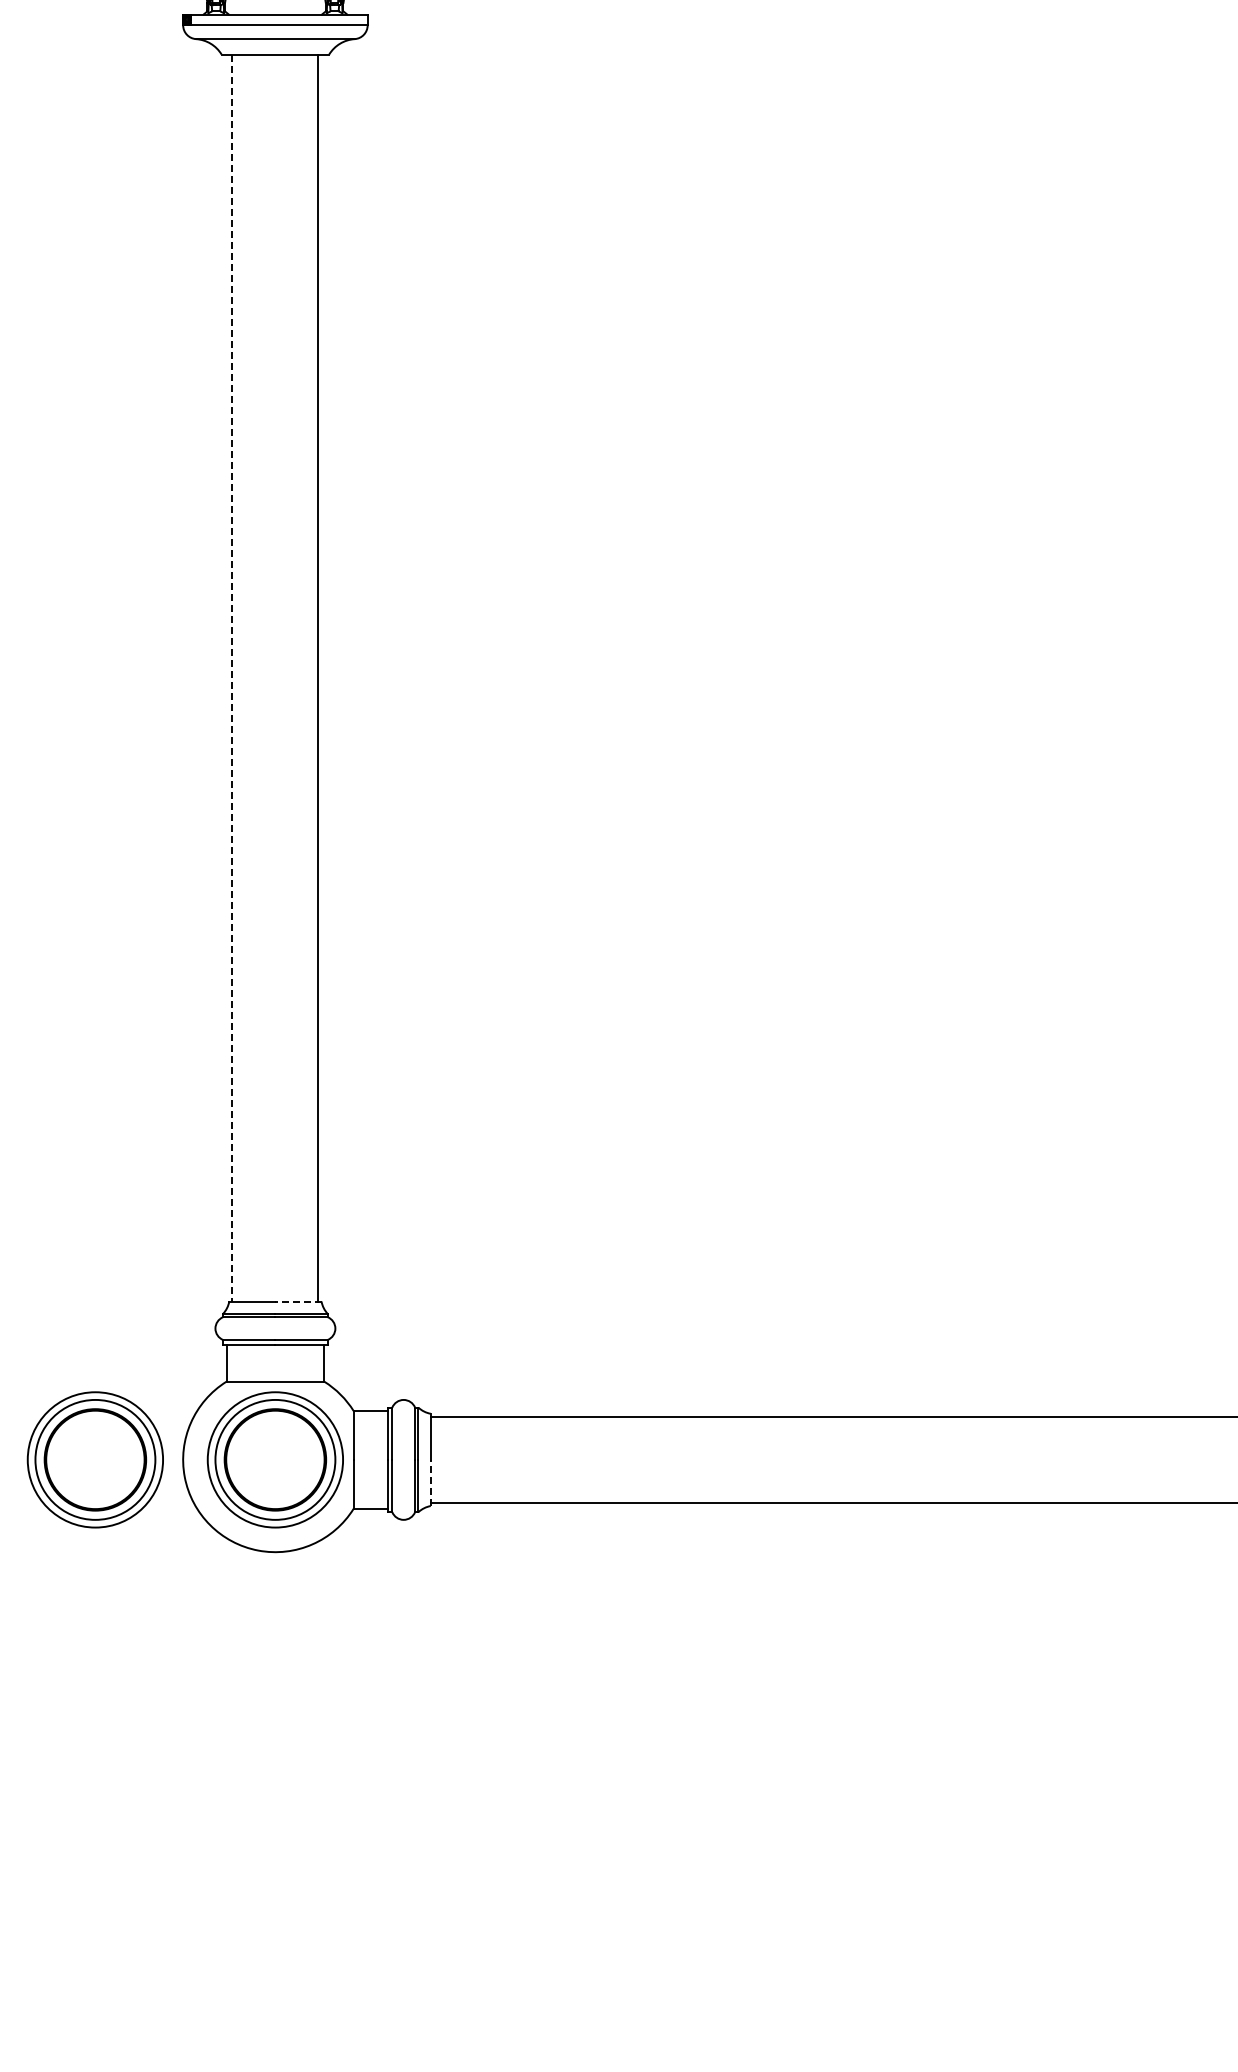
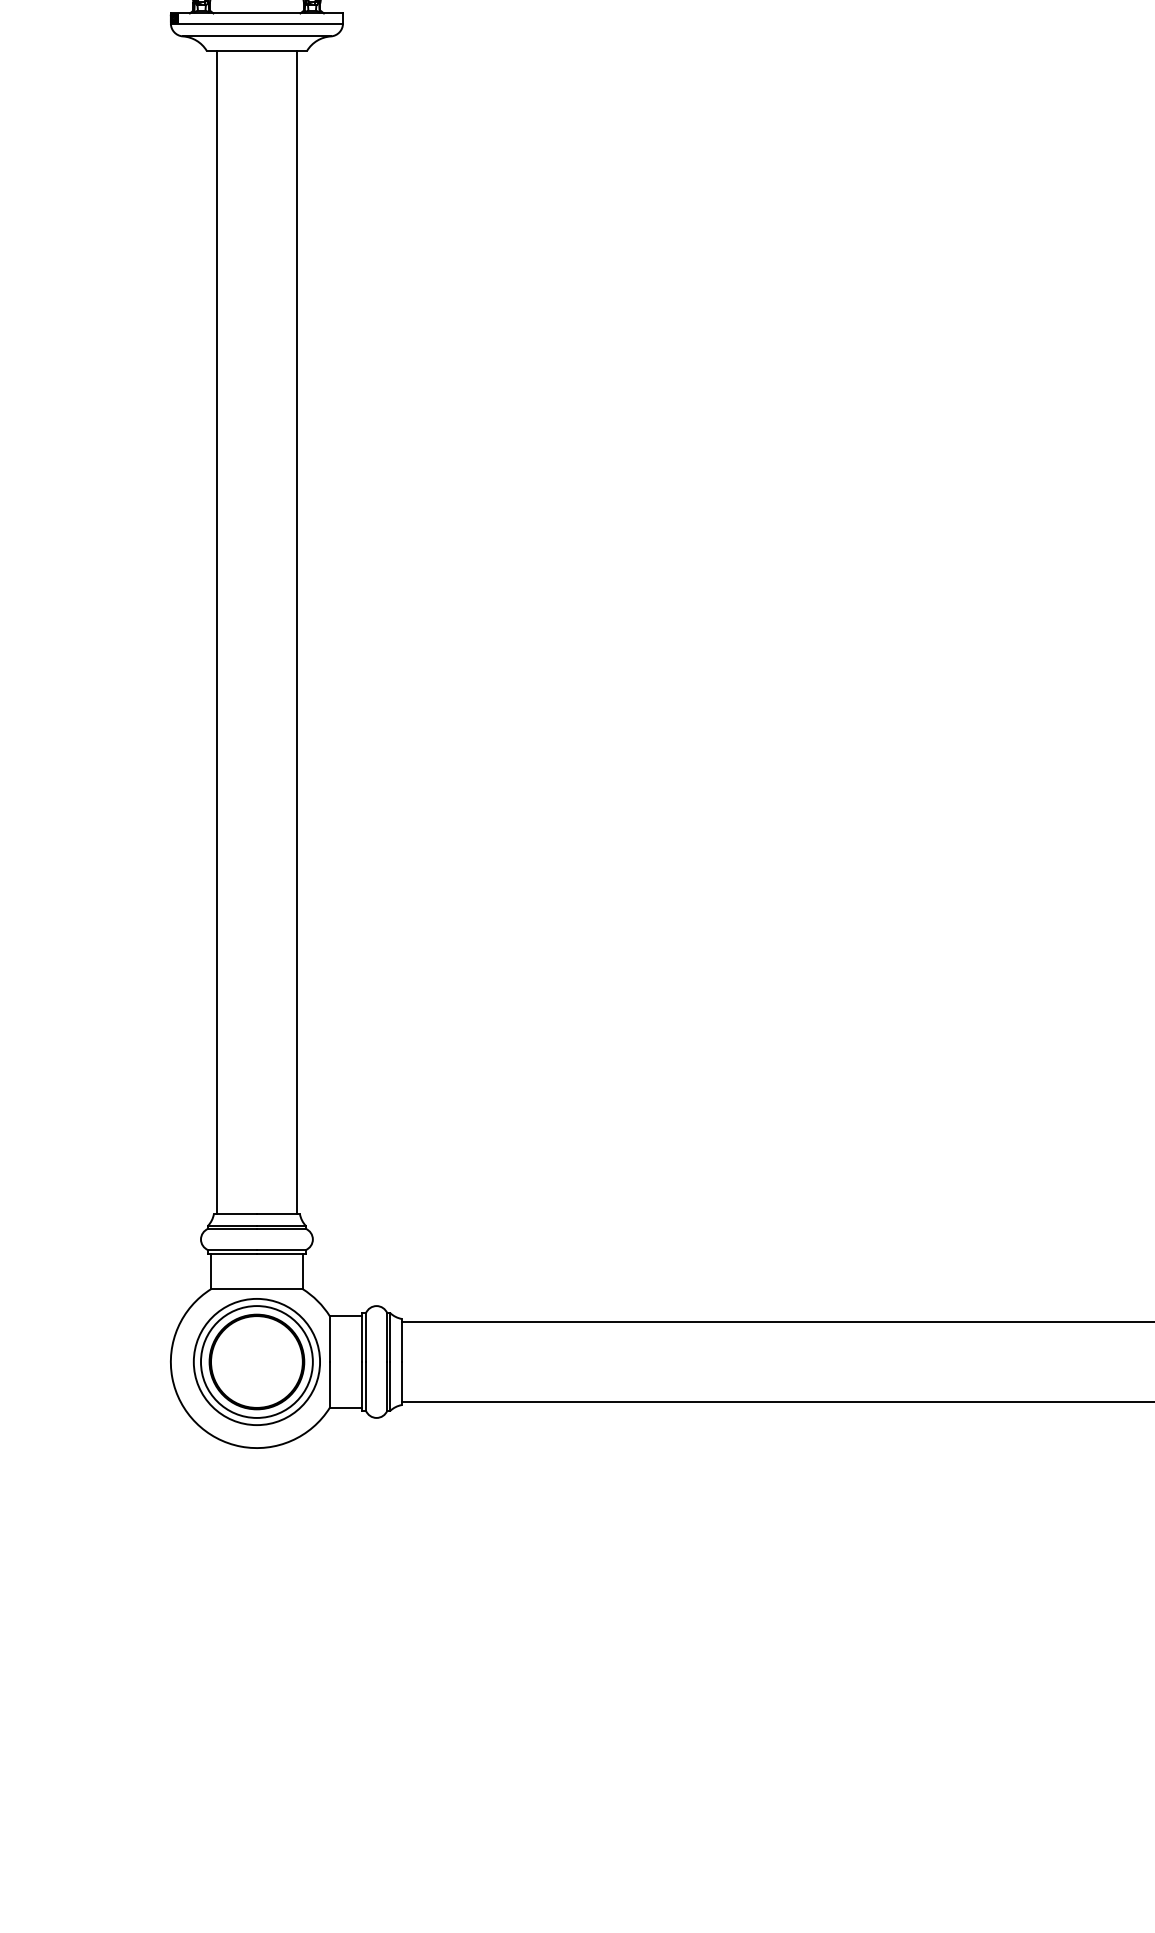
line: (232, 678) -> (216, 632), dashed -> solid
line: (298, 1301) -> (278, 1214), dashed -> solid
part: (94, 1459) -> (88, 1361), removed
line: (430, 1482) -> (401, 1383), dashed -> solid

